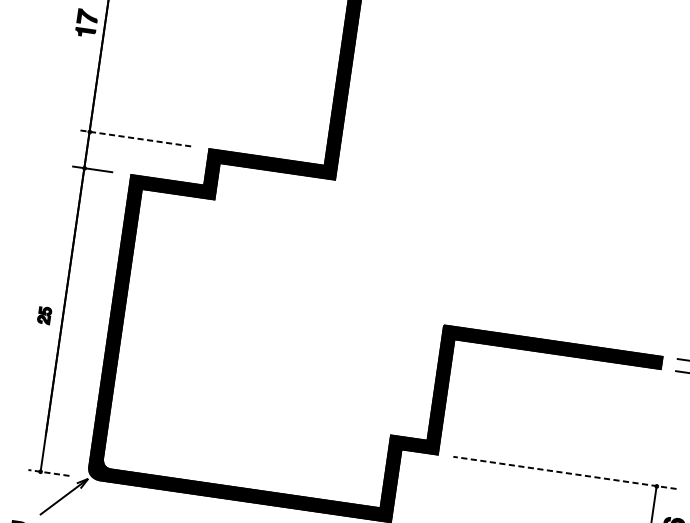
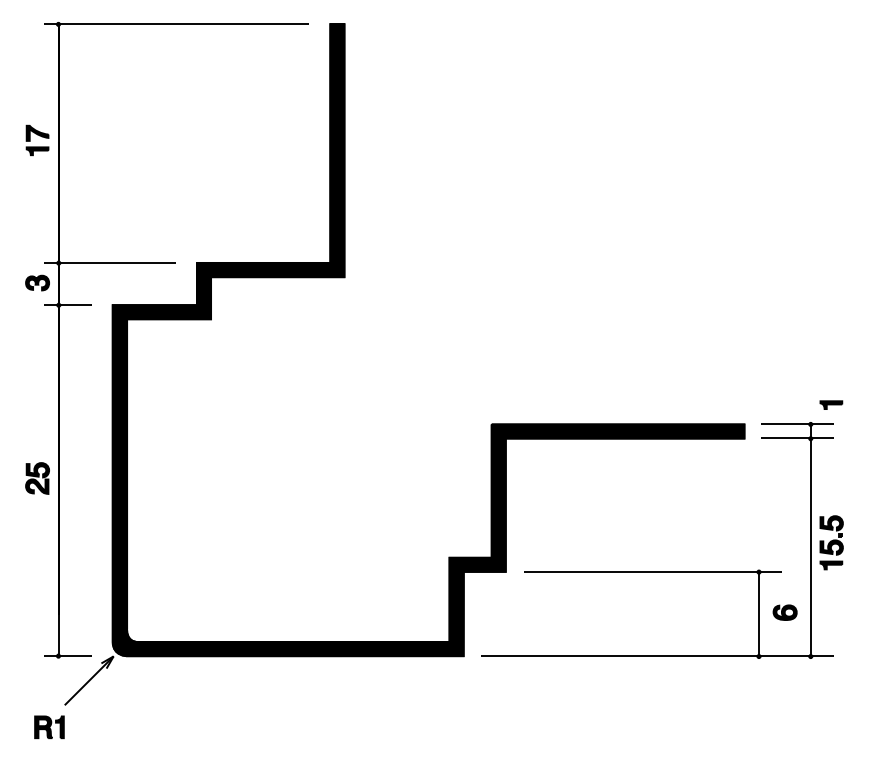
line: (134, 137) -> (110, 262), dashed -> solid
part: (69, 146) -> (37, 282), added
part: (44, 315) -> (37, 478), size x1.67
line: (564, 472) -> (652, 571), dashed -> solid
line: (49, 473) -> (68, 656), dashed -> solid

